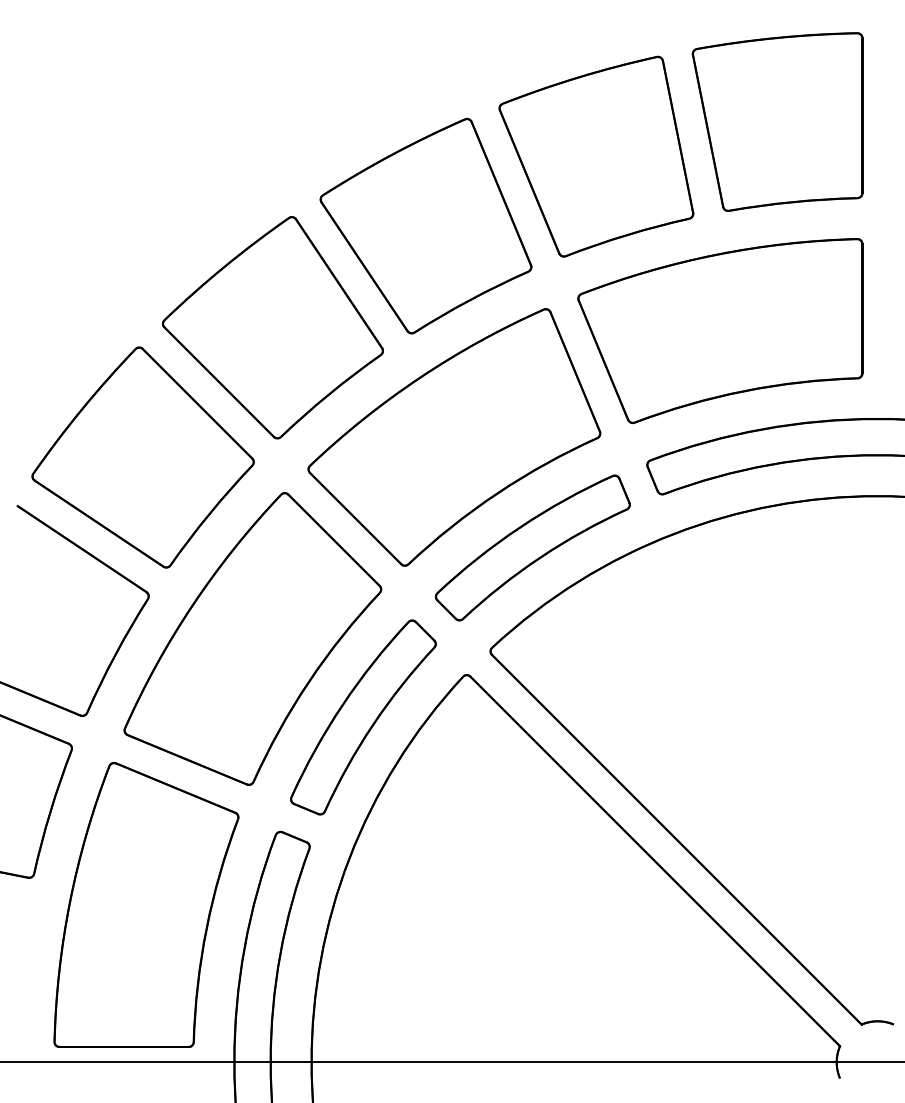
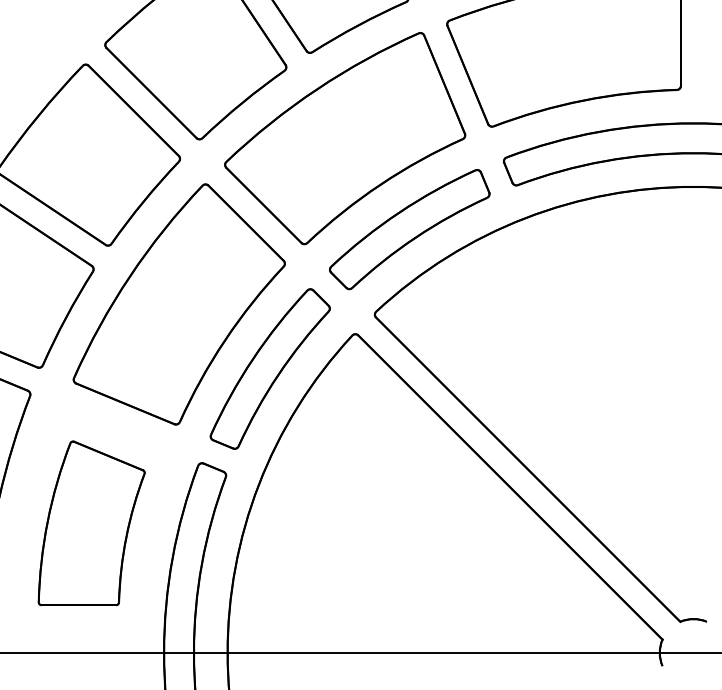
part: (146, 904) -> (91, 522), size x0.7

